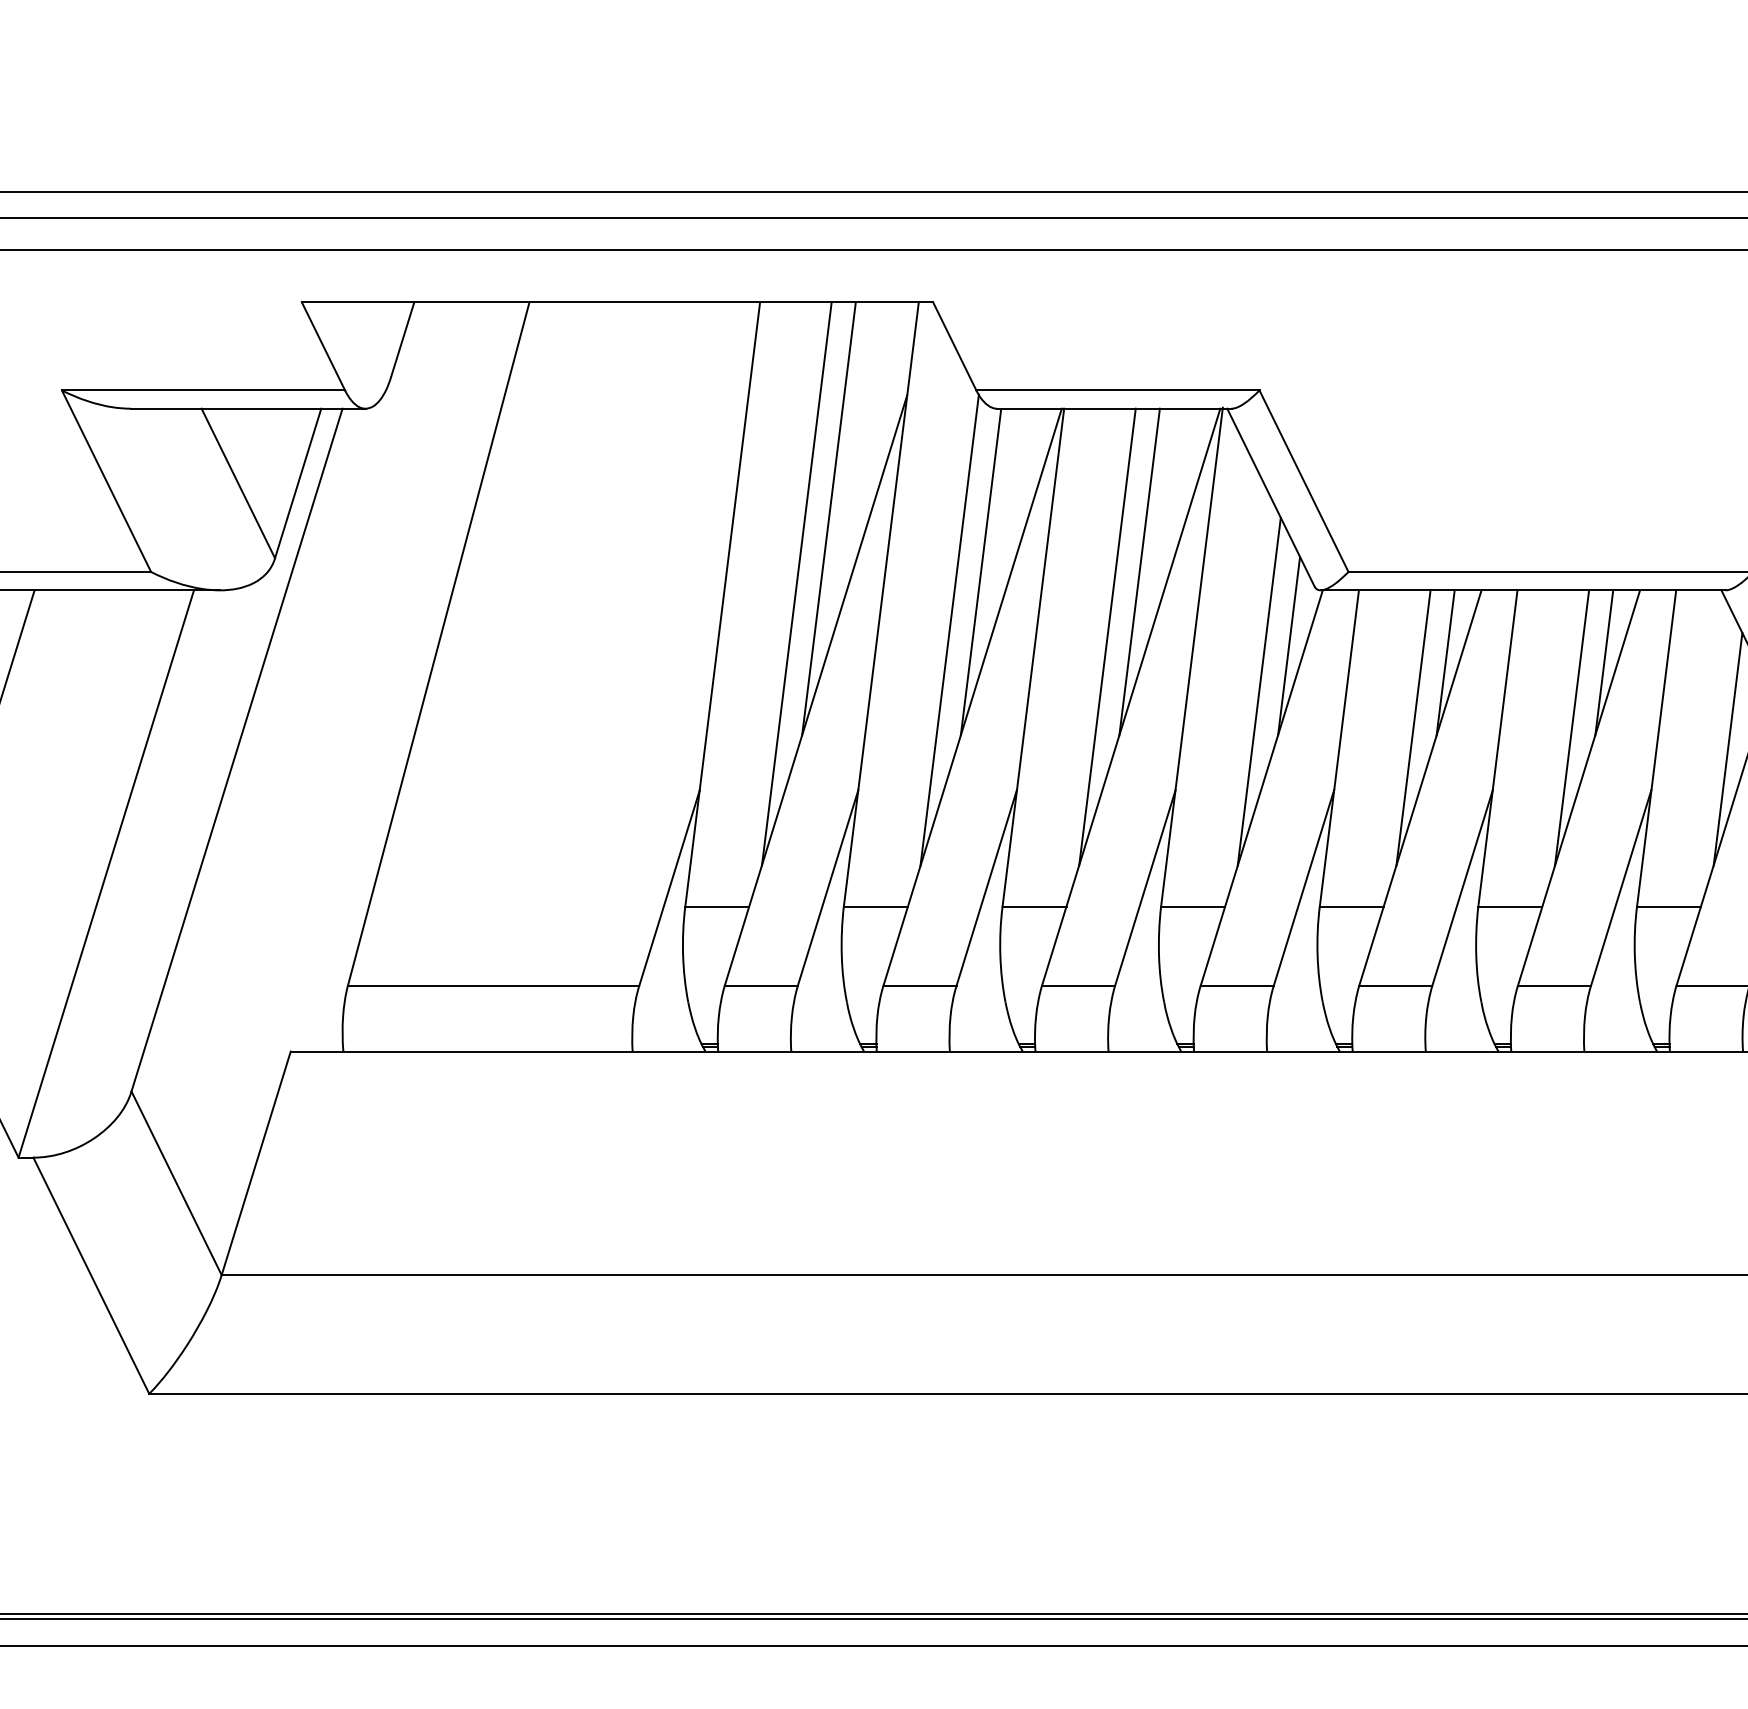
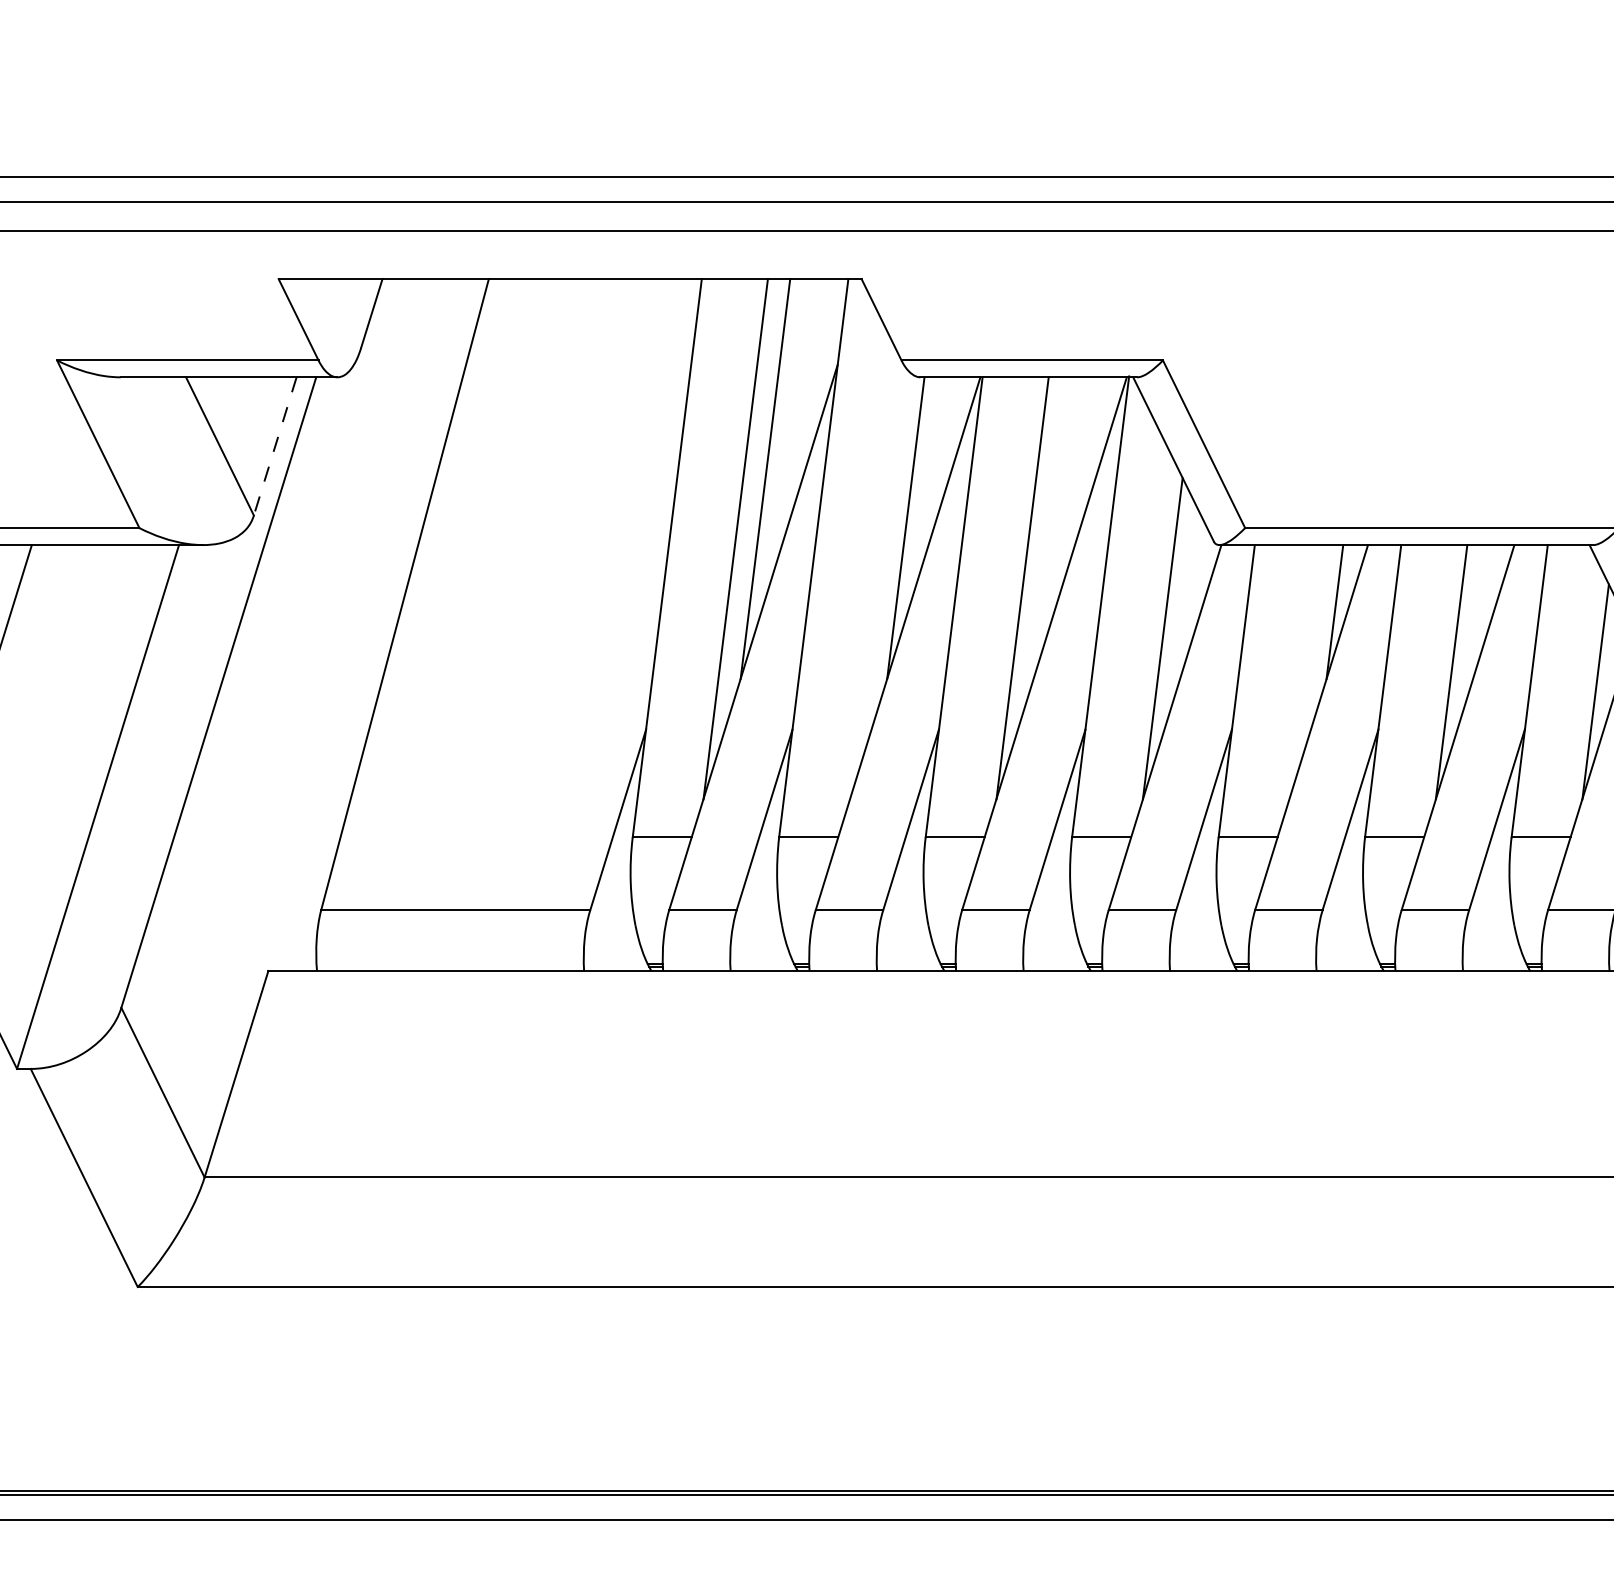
line: (298, 483) -> (275, 446), solid -> dashed
line: (1139, 572) -> (1052, 528), removed
line: (949, 629) -> (876, 581), removed
line: (1289, 646) -> (1190, 596), removed
line: (1604, 663) -> (1481, 612), removed
line: (1412, 728) -> (1304, 672), removed

